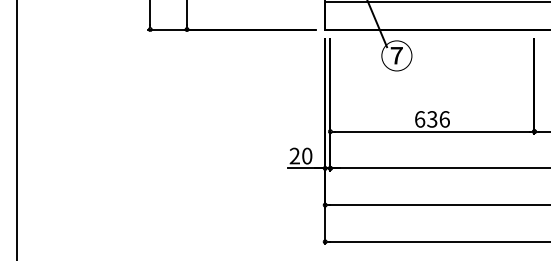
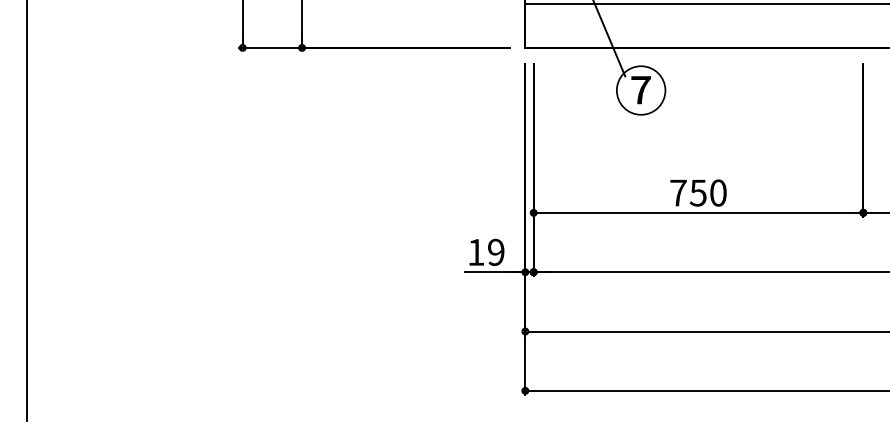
text: (432, 119) -> (698, 193), 636 -> 750
text: (300, 155) -> (485, 251), 20 -> 19

